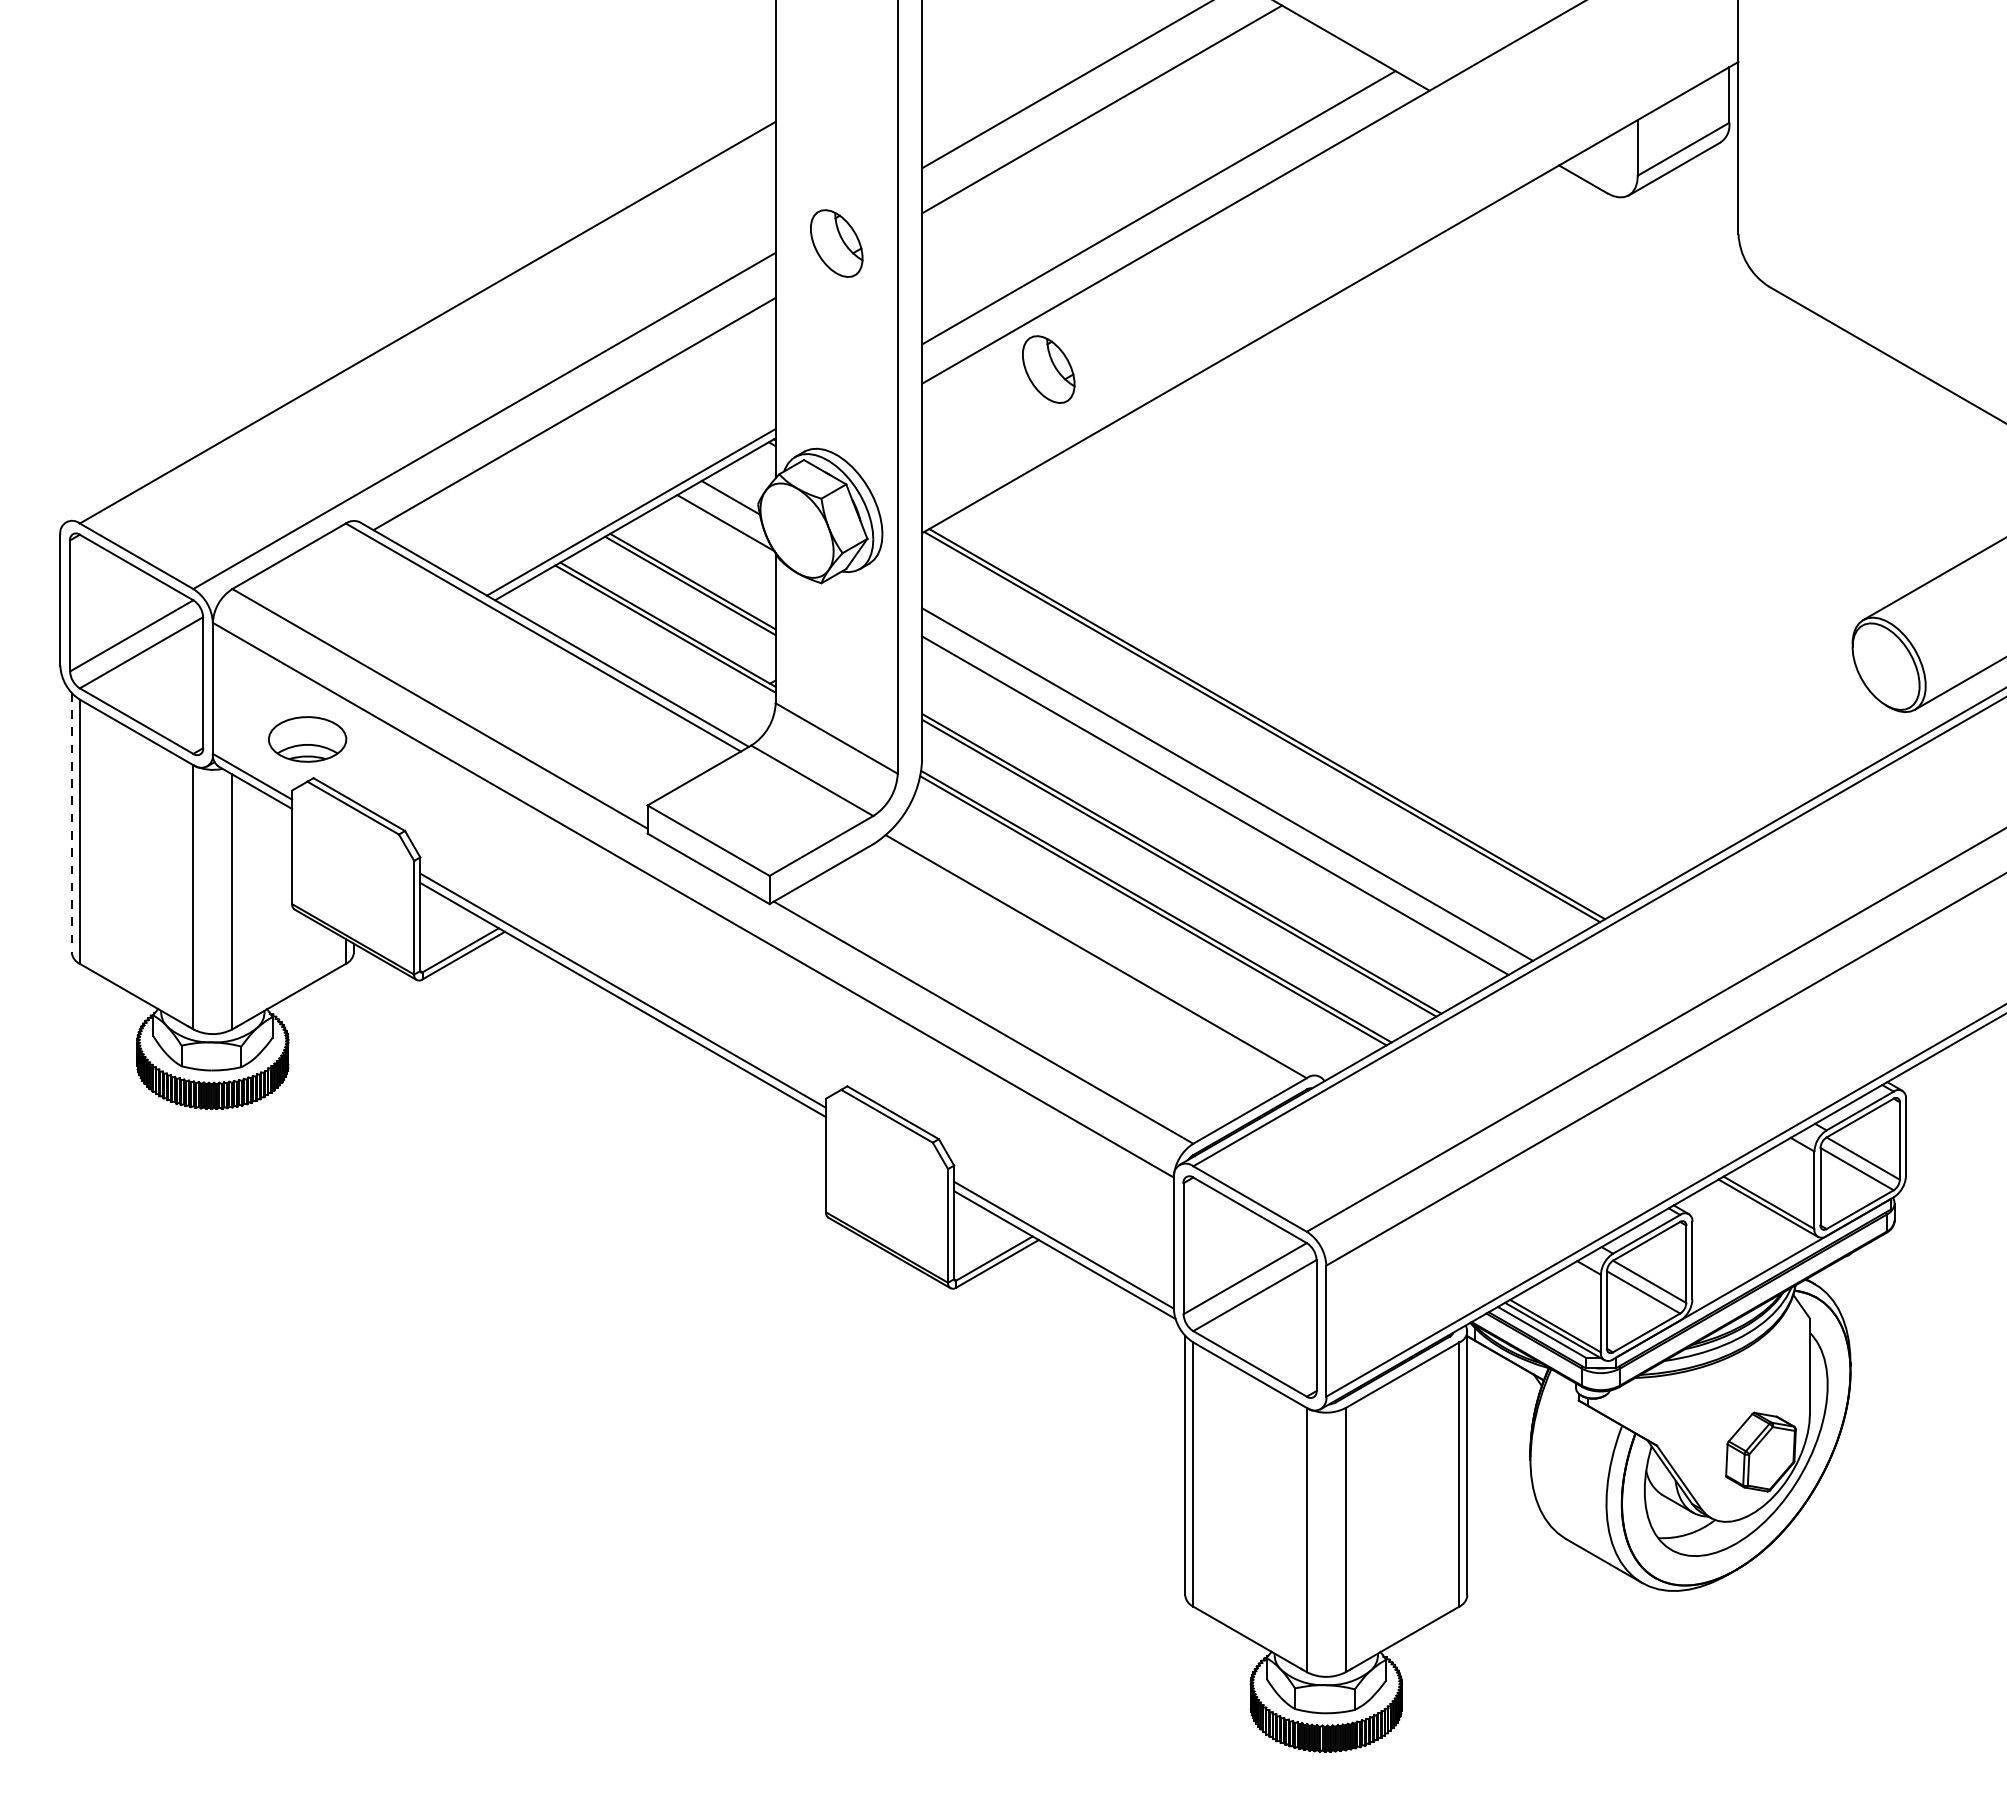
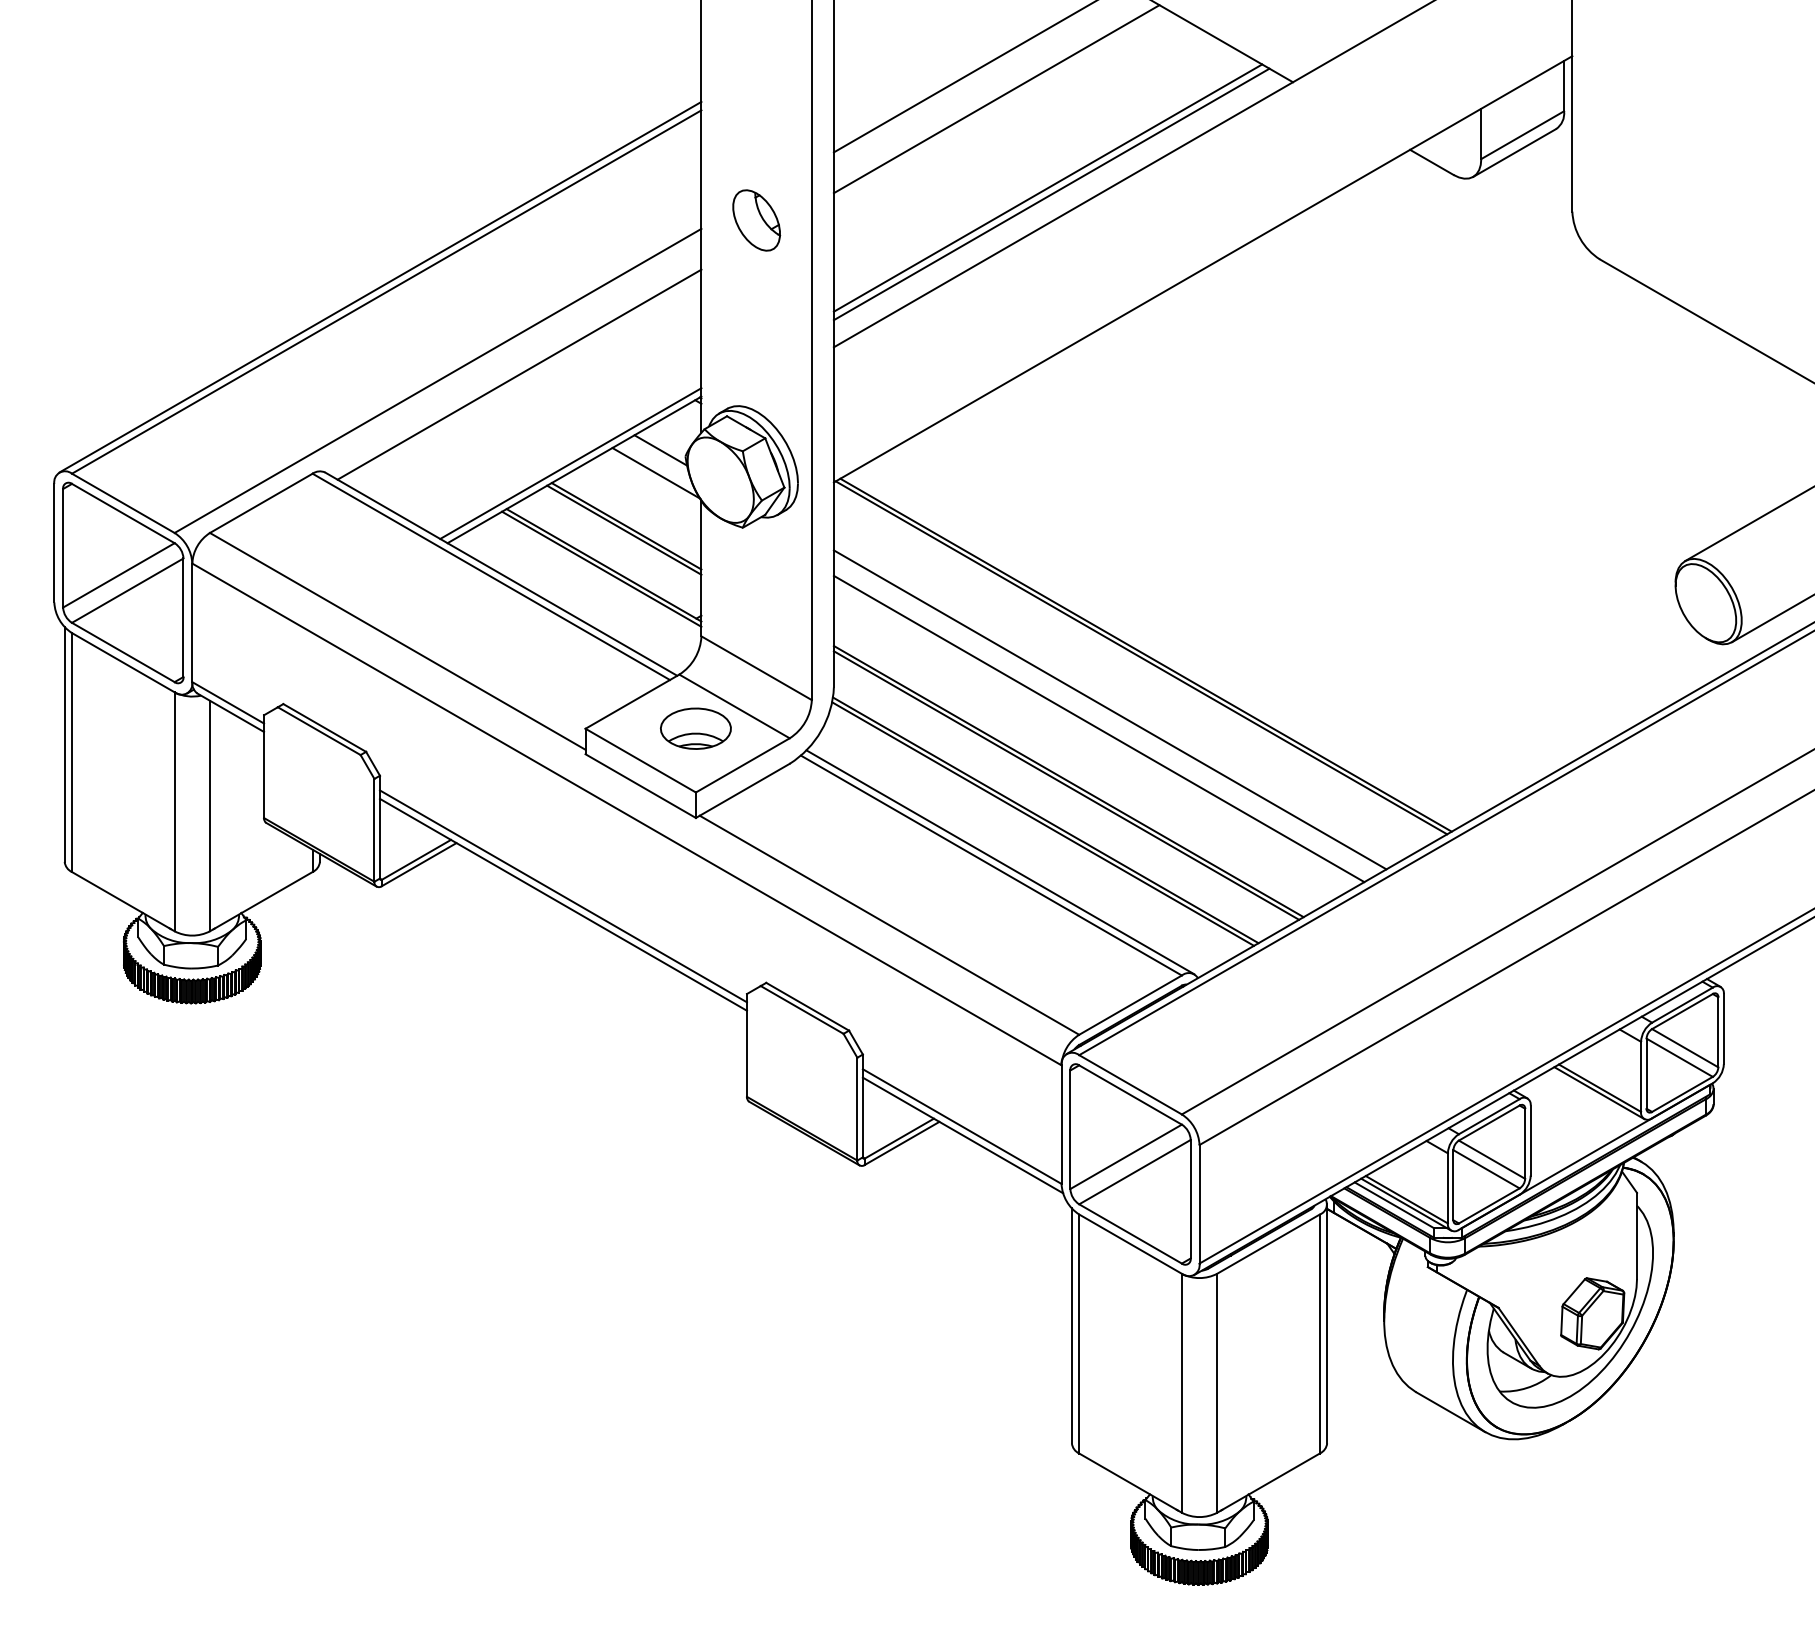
line: (1162, 214) -> (1051, 194), added
line: (420, 317) -> (380, 287), added
part: (1048, 369) -> (948, 334), removed
part: (307, 739) -> (695, 728), moved
line: (71, 822) -> (64, 744), dashed -> solid
line: (1105, 952) -> (999, 861), added

